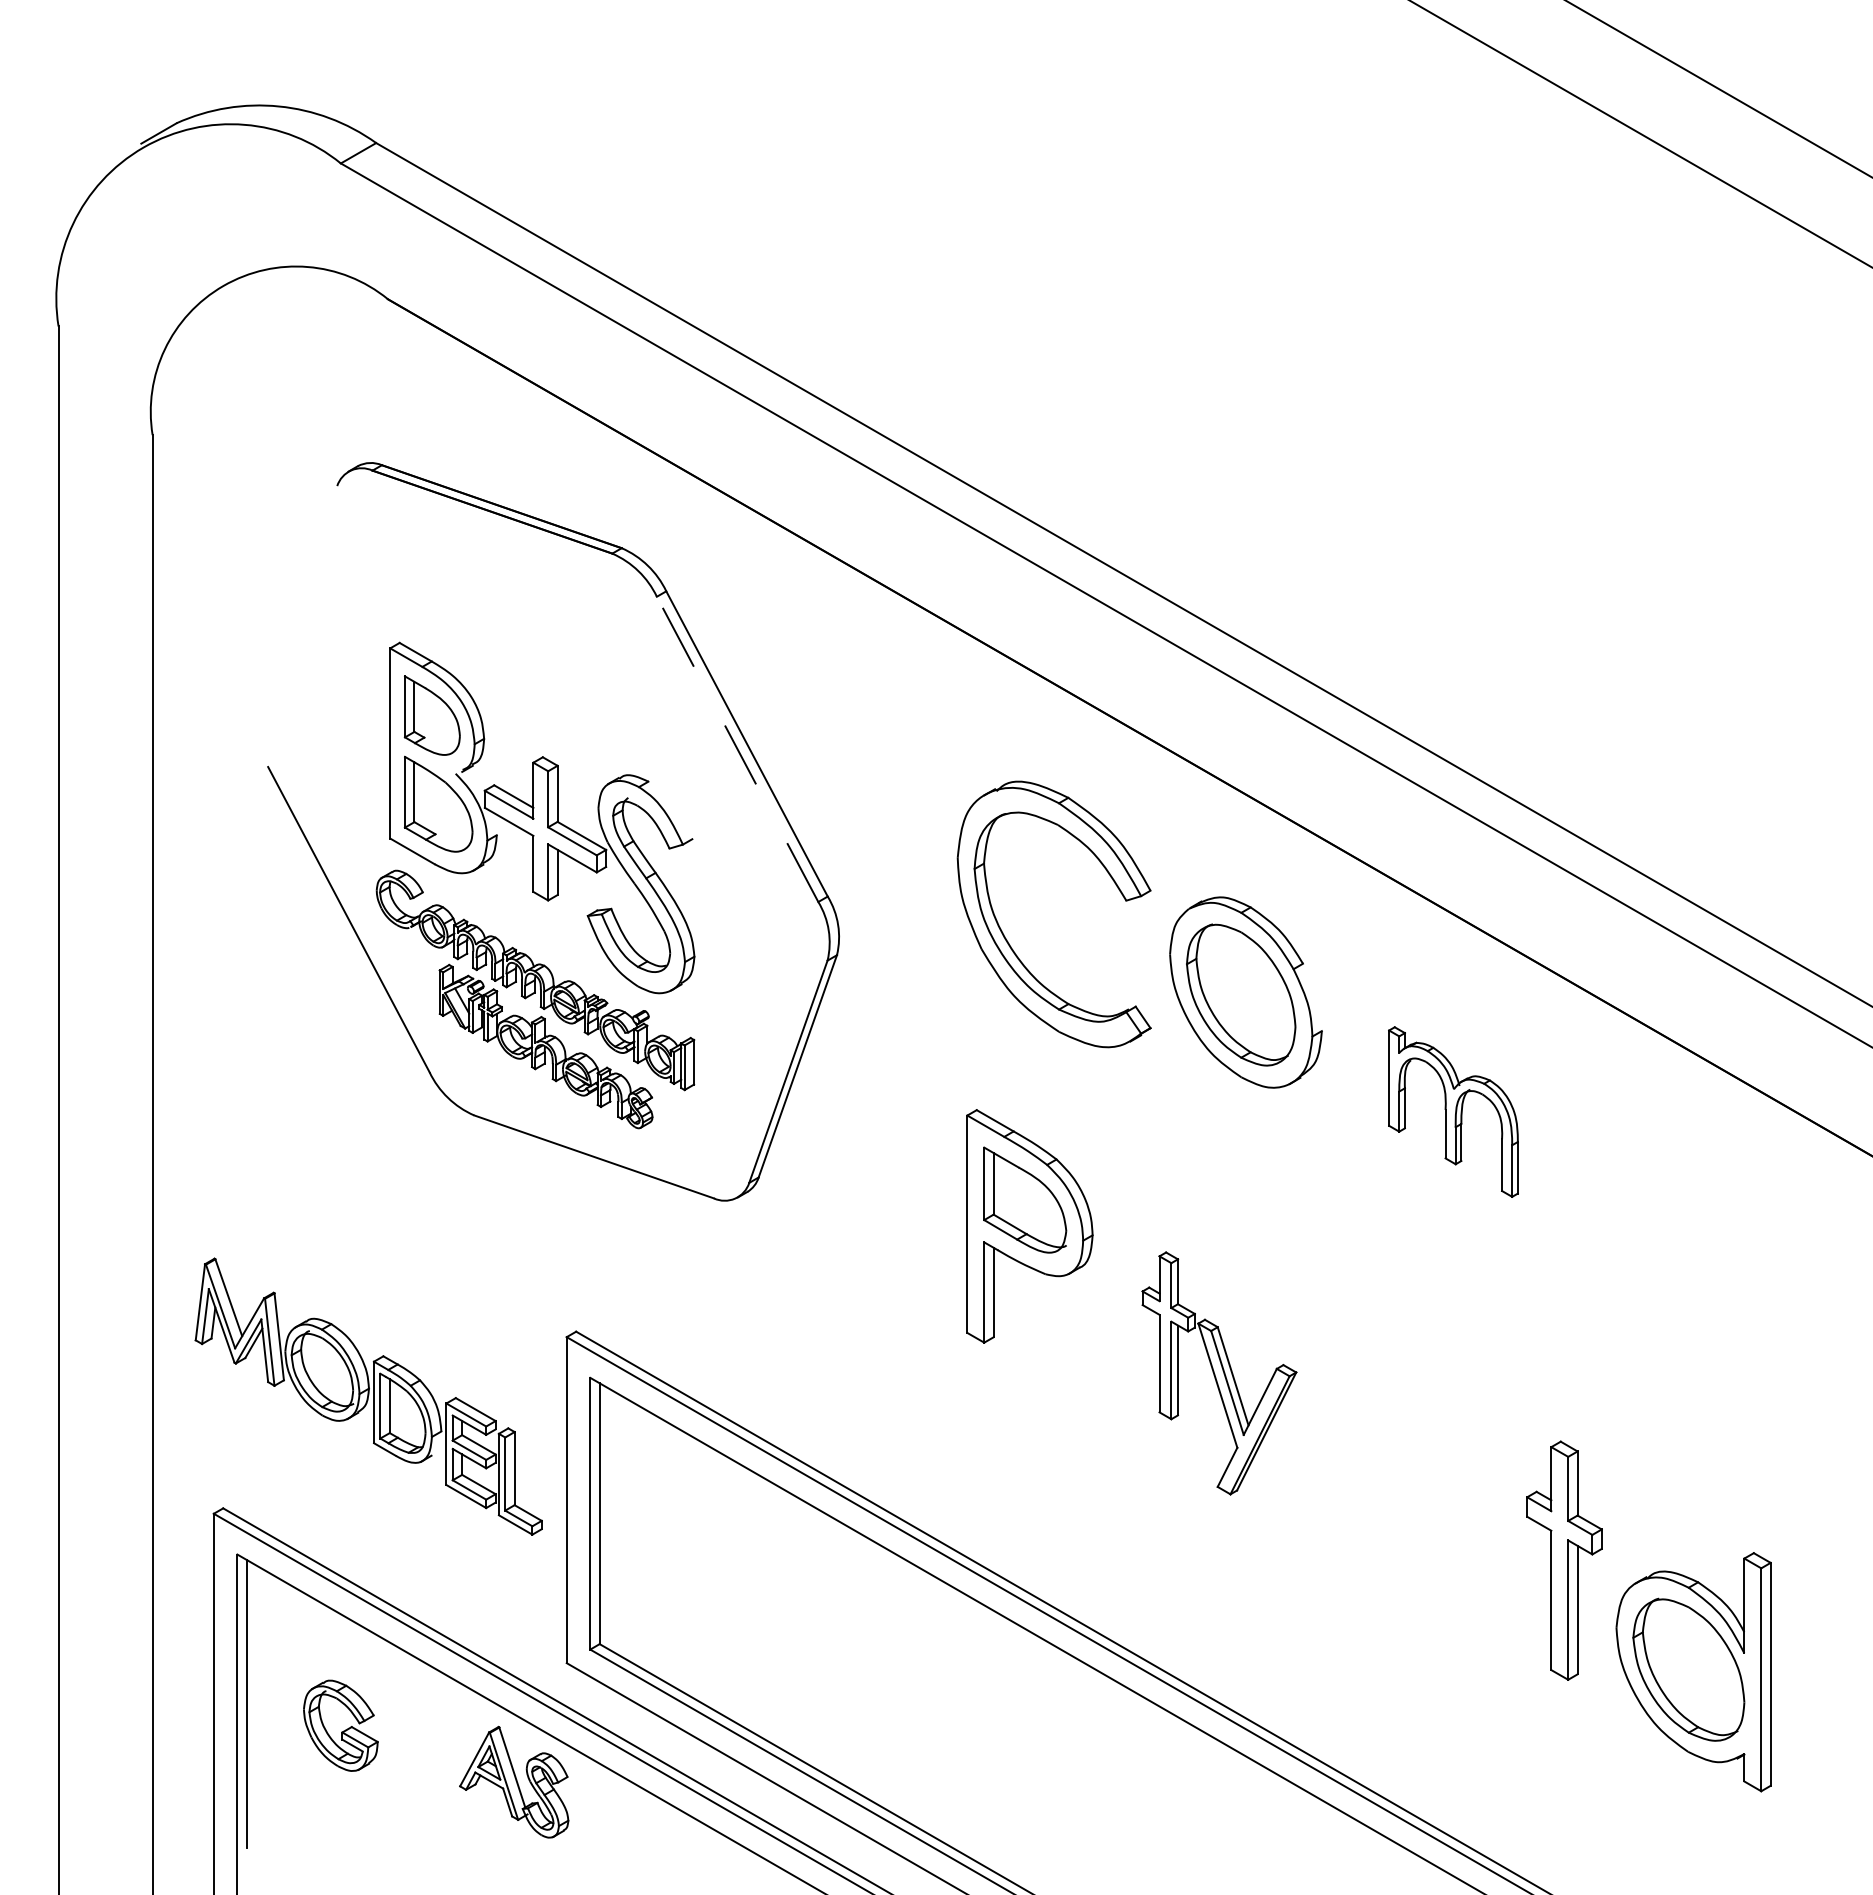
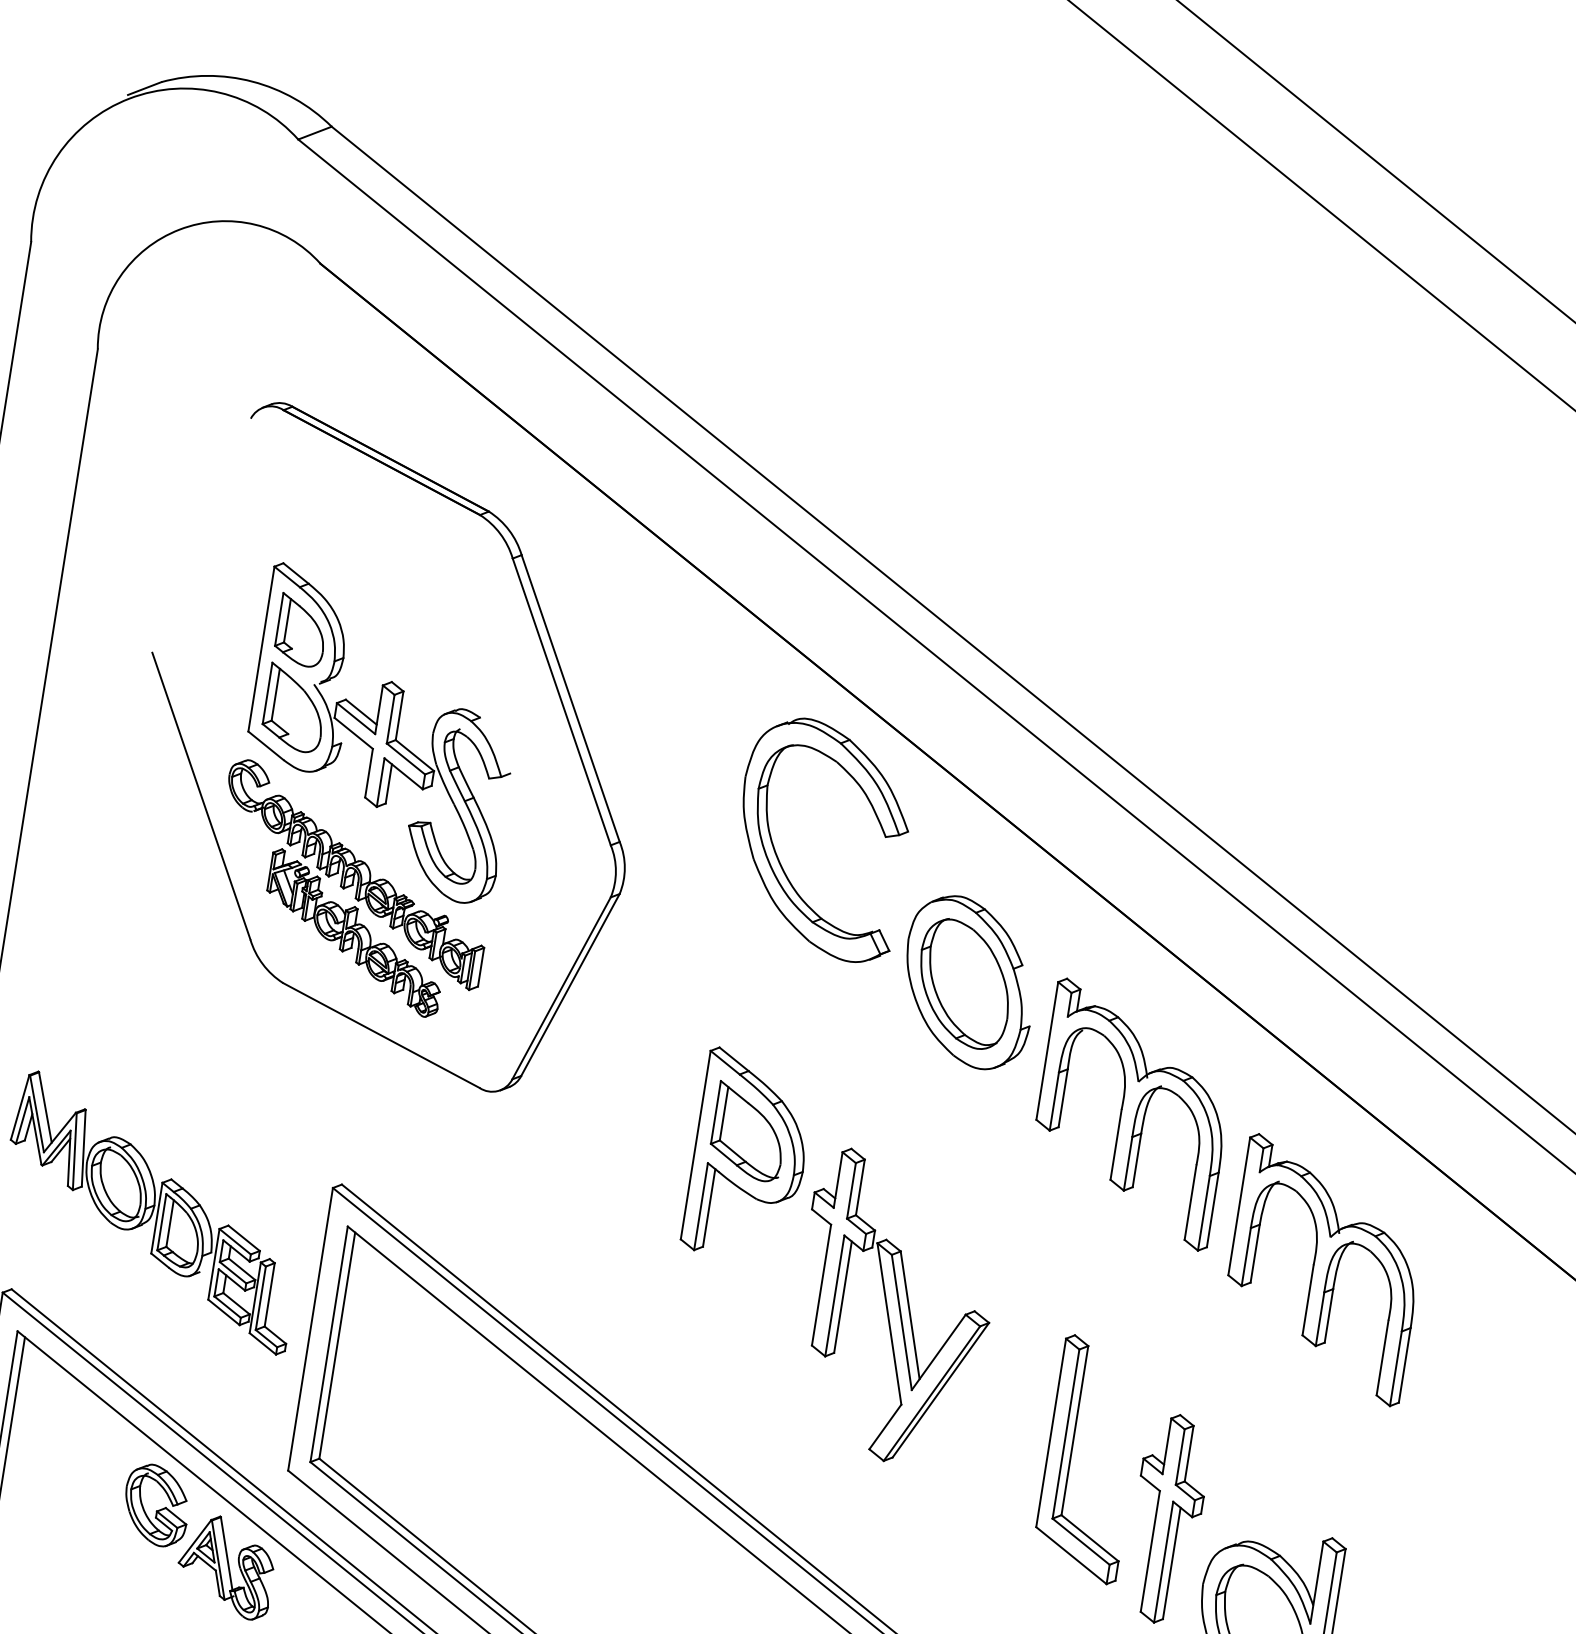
line: (737, 749) -> (561, 702), dashed -> solid
part: (1008, 941) -> (778, 856), moved
part: (1453, 1111) -> (1132, 1114), size x1.67
part: (1696, 1252) -> (1323, 1269), added
part: (1219, 1373) -> (893, 1309), size x1.43
part: (1445, 1507) -> (1071, 1456), added
part: (340, 1725) -> (156, 1505), moved

